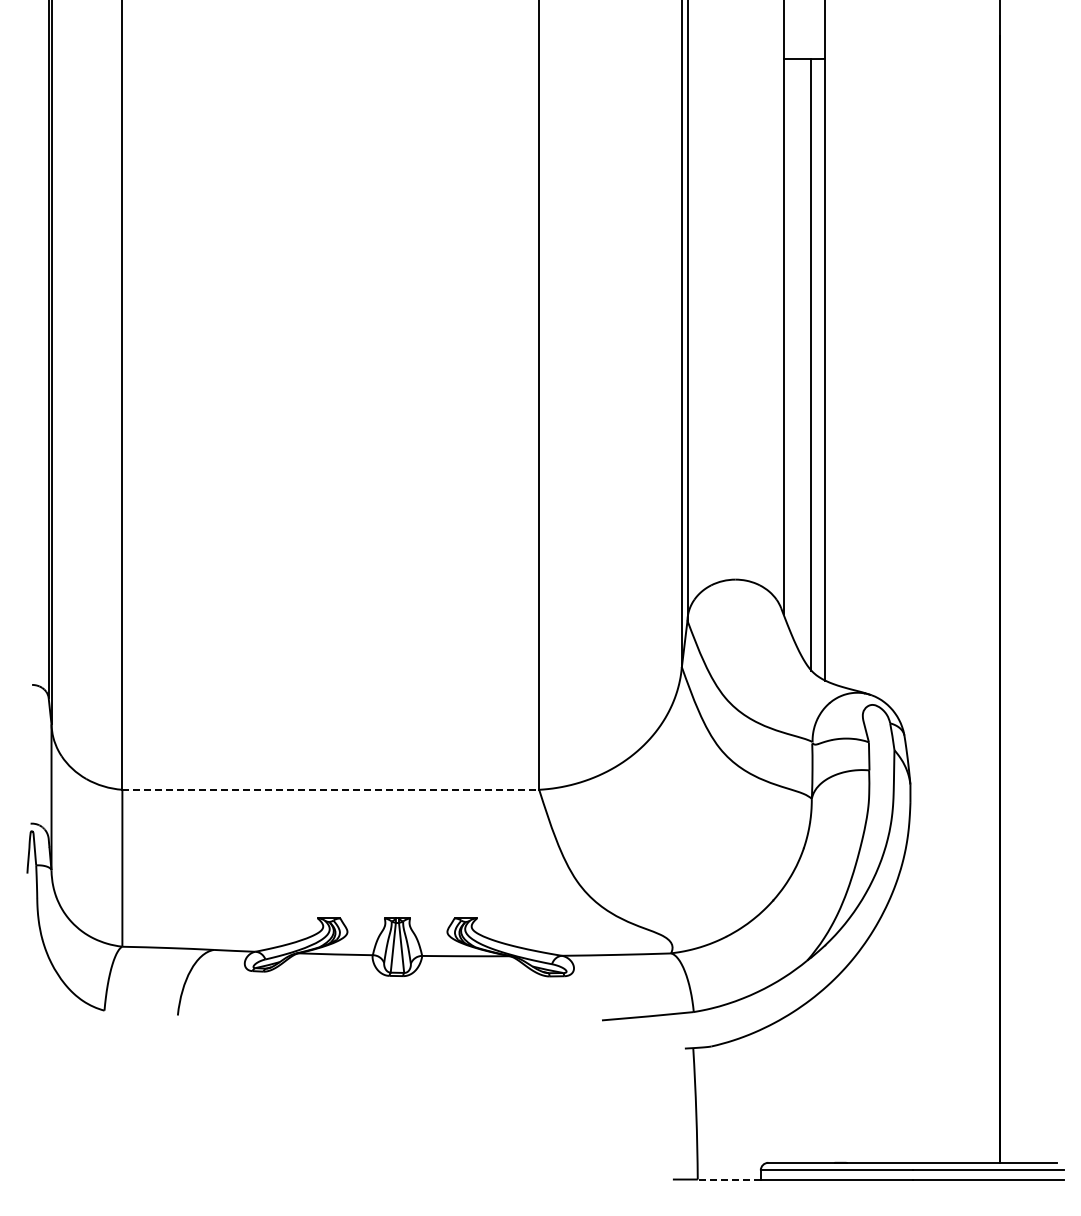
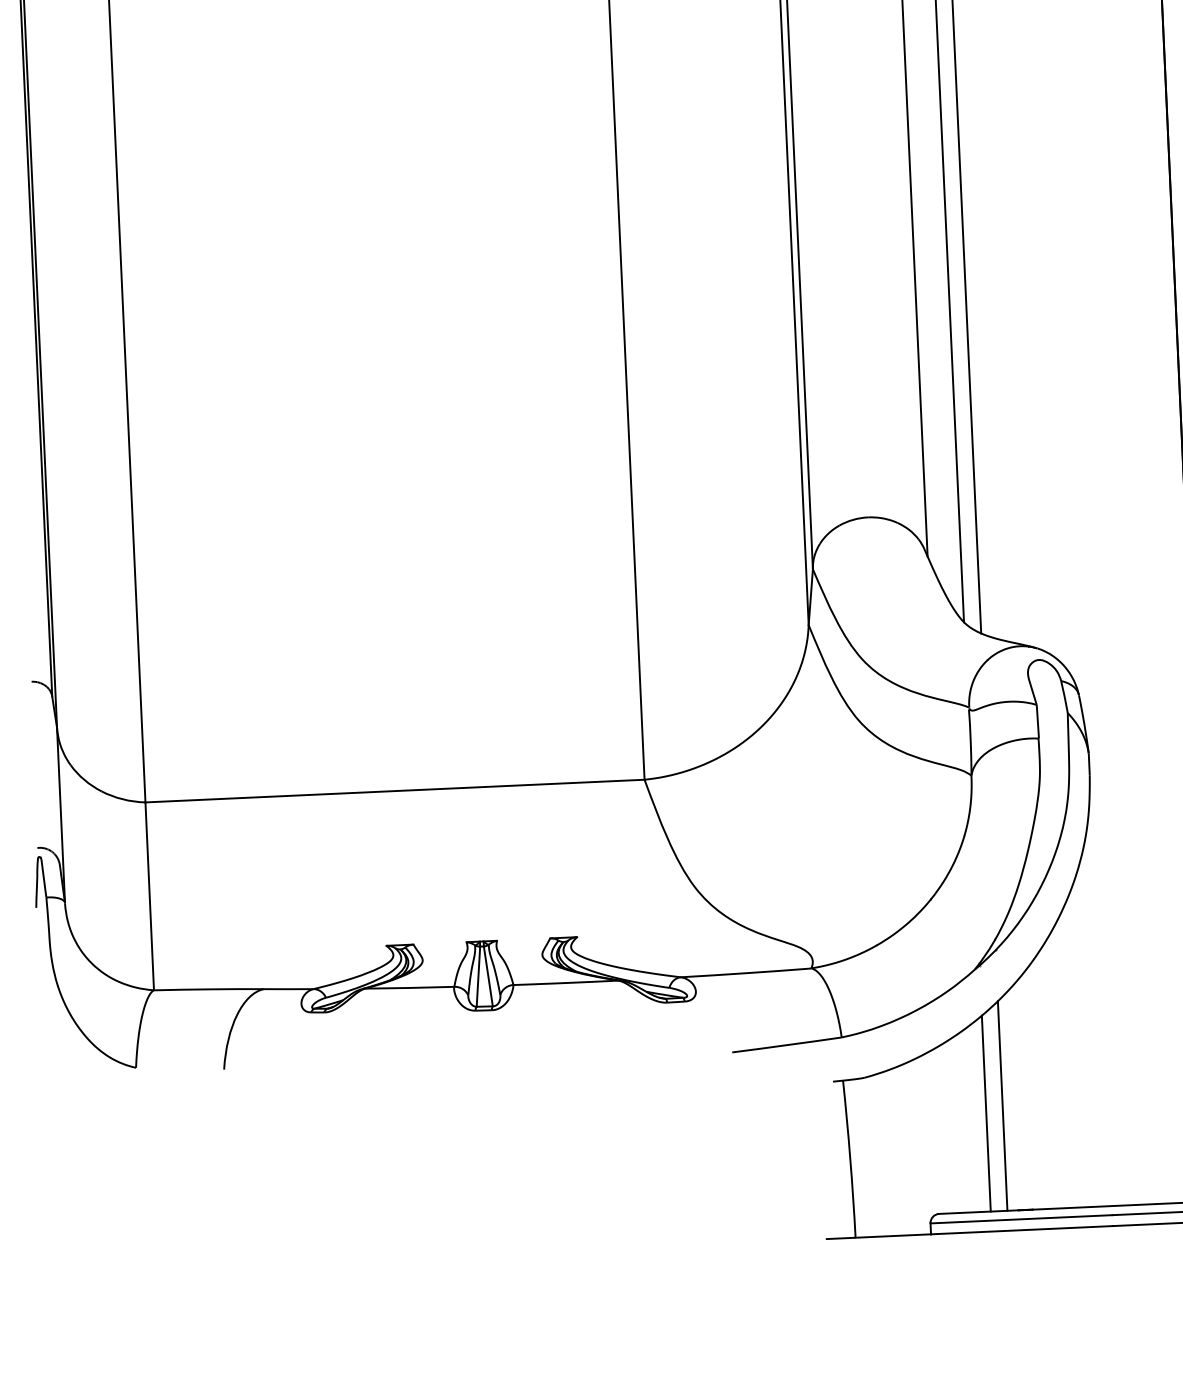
line: (331, 789) -> (395, 790), dashed -> solid
line: (825, 1074) -> (1002, 1105), added
line: (811, 1080) -> (986, 1113), added
line: (729, 1179) -> (893, 1236), dashed -> solid

